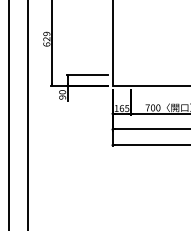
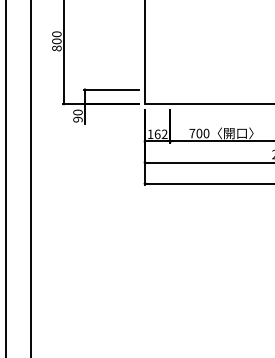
text: (46, 39) -> (56, 41), 629 -> 800
text: (127, 108) -> (164, 134), 165 -> 162

